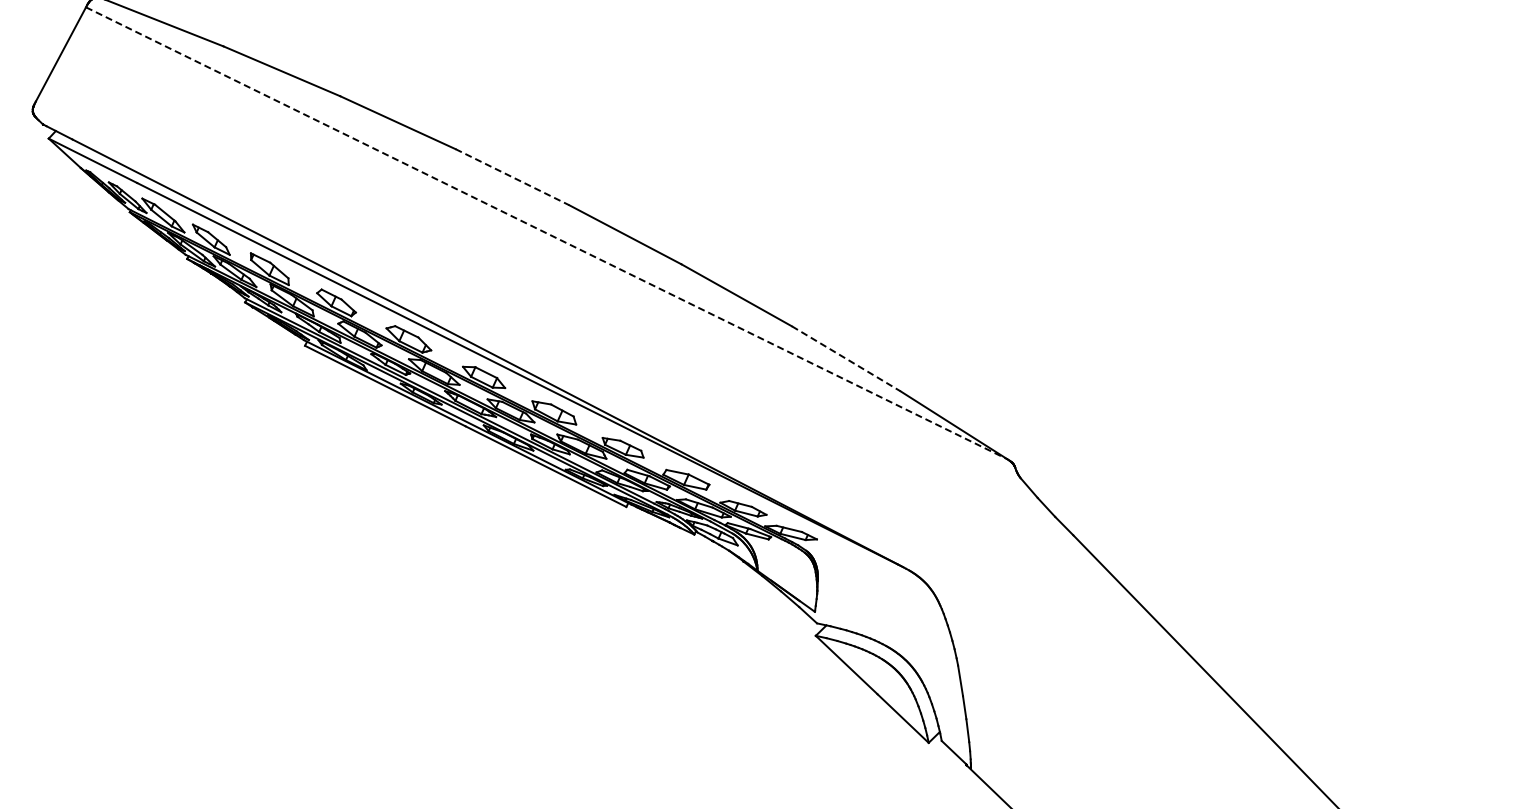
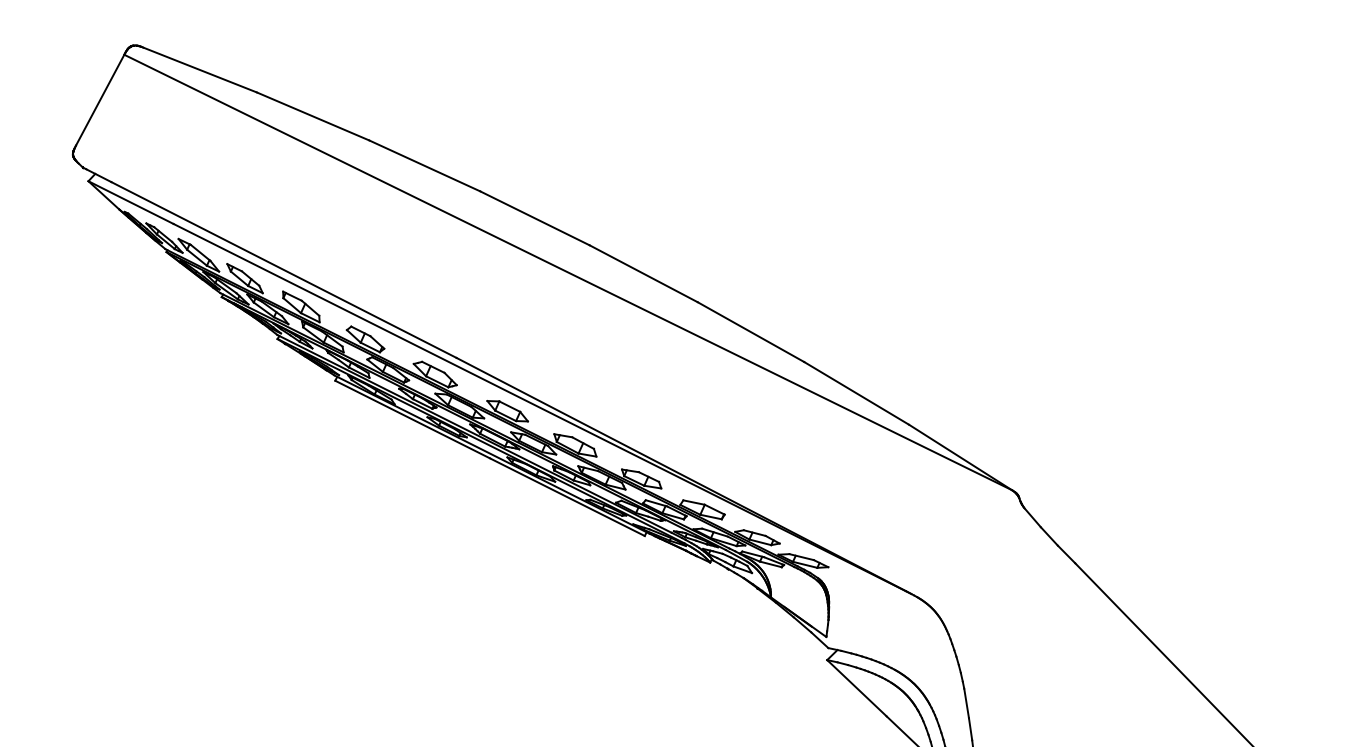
line: (512, 177) -> (535, 218), dashed -> solid
line: (547, 233) -> (568, 272), dashed -> solid
line: (846, 359) -> (856, 393), dashed -> solid

